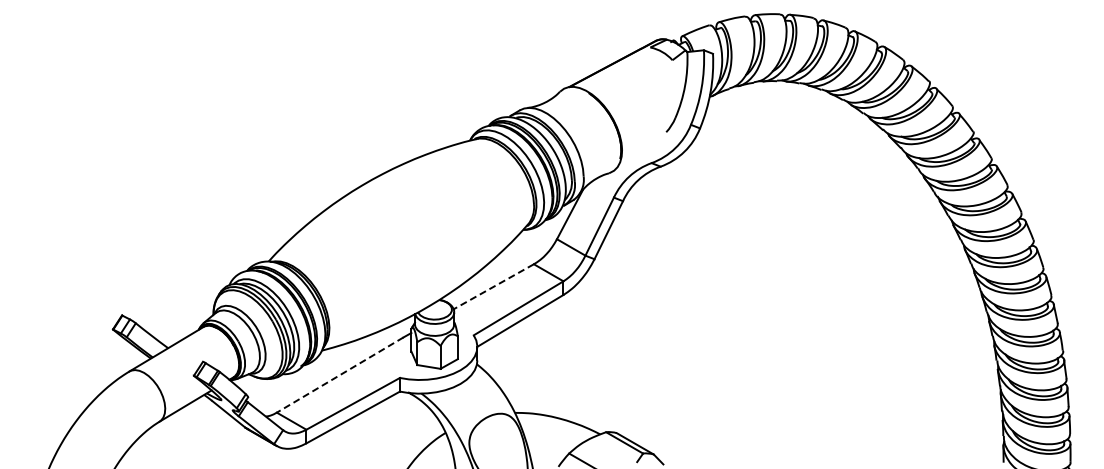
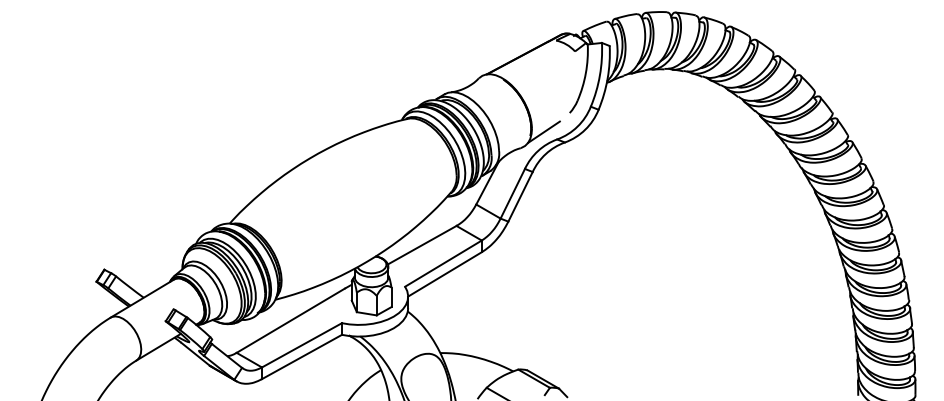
line: (635, 154) -> (543, 132), added
line: (493, 287) -> (421, 245), dashed -> solid
line: (340, 375) -> (291, 321), dashed -> solid

